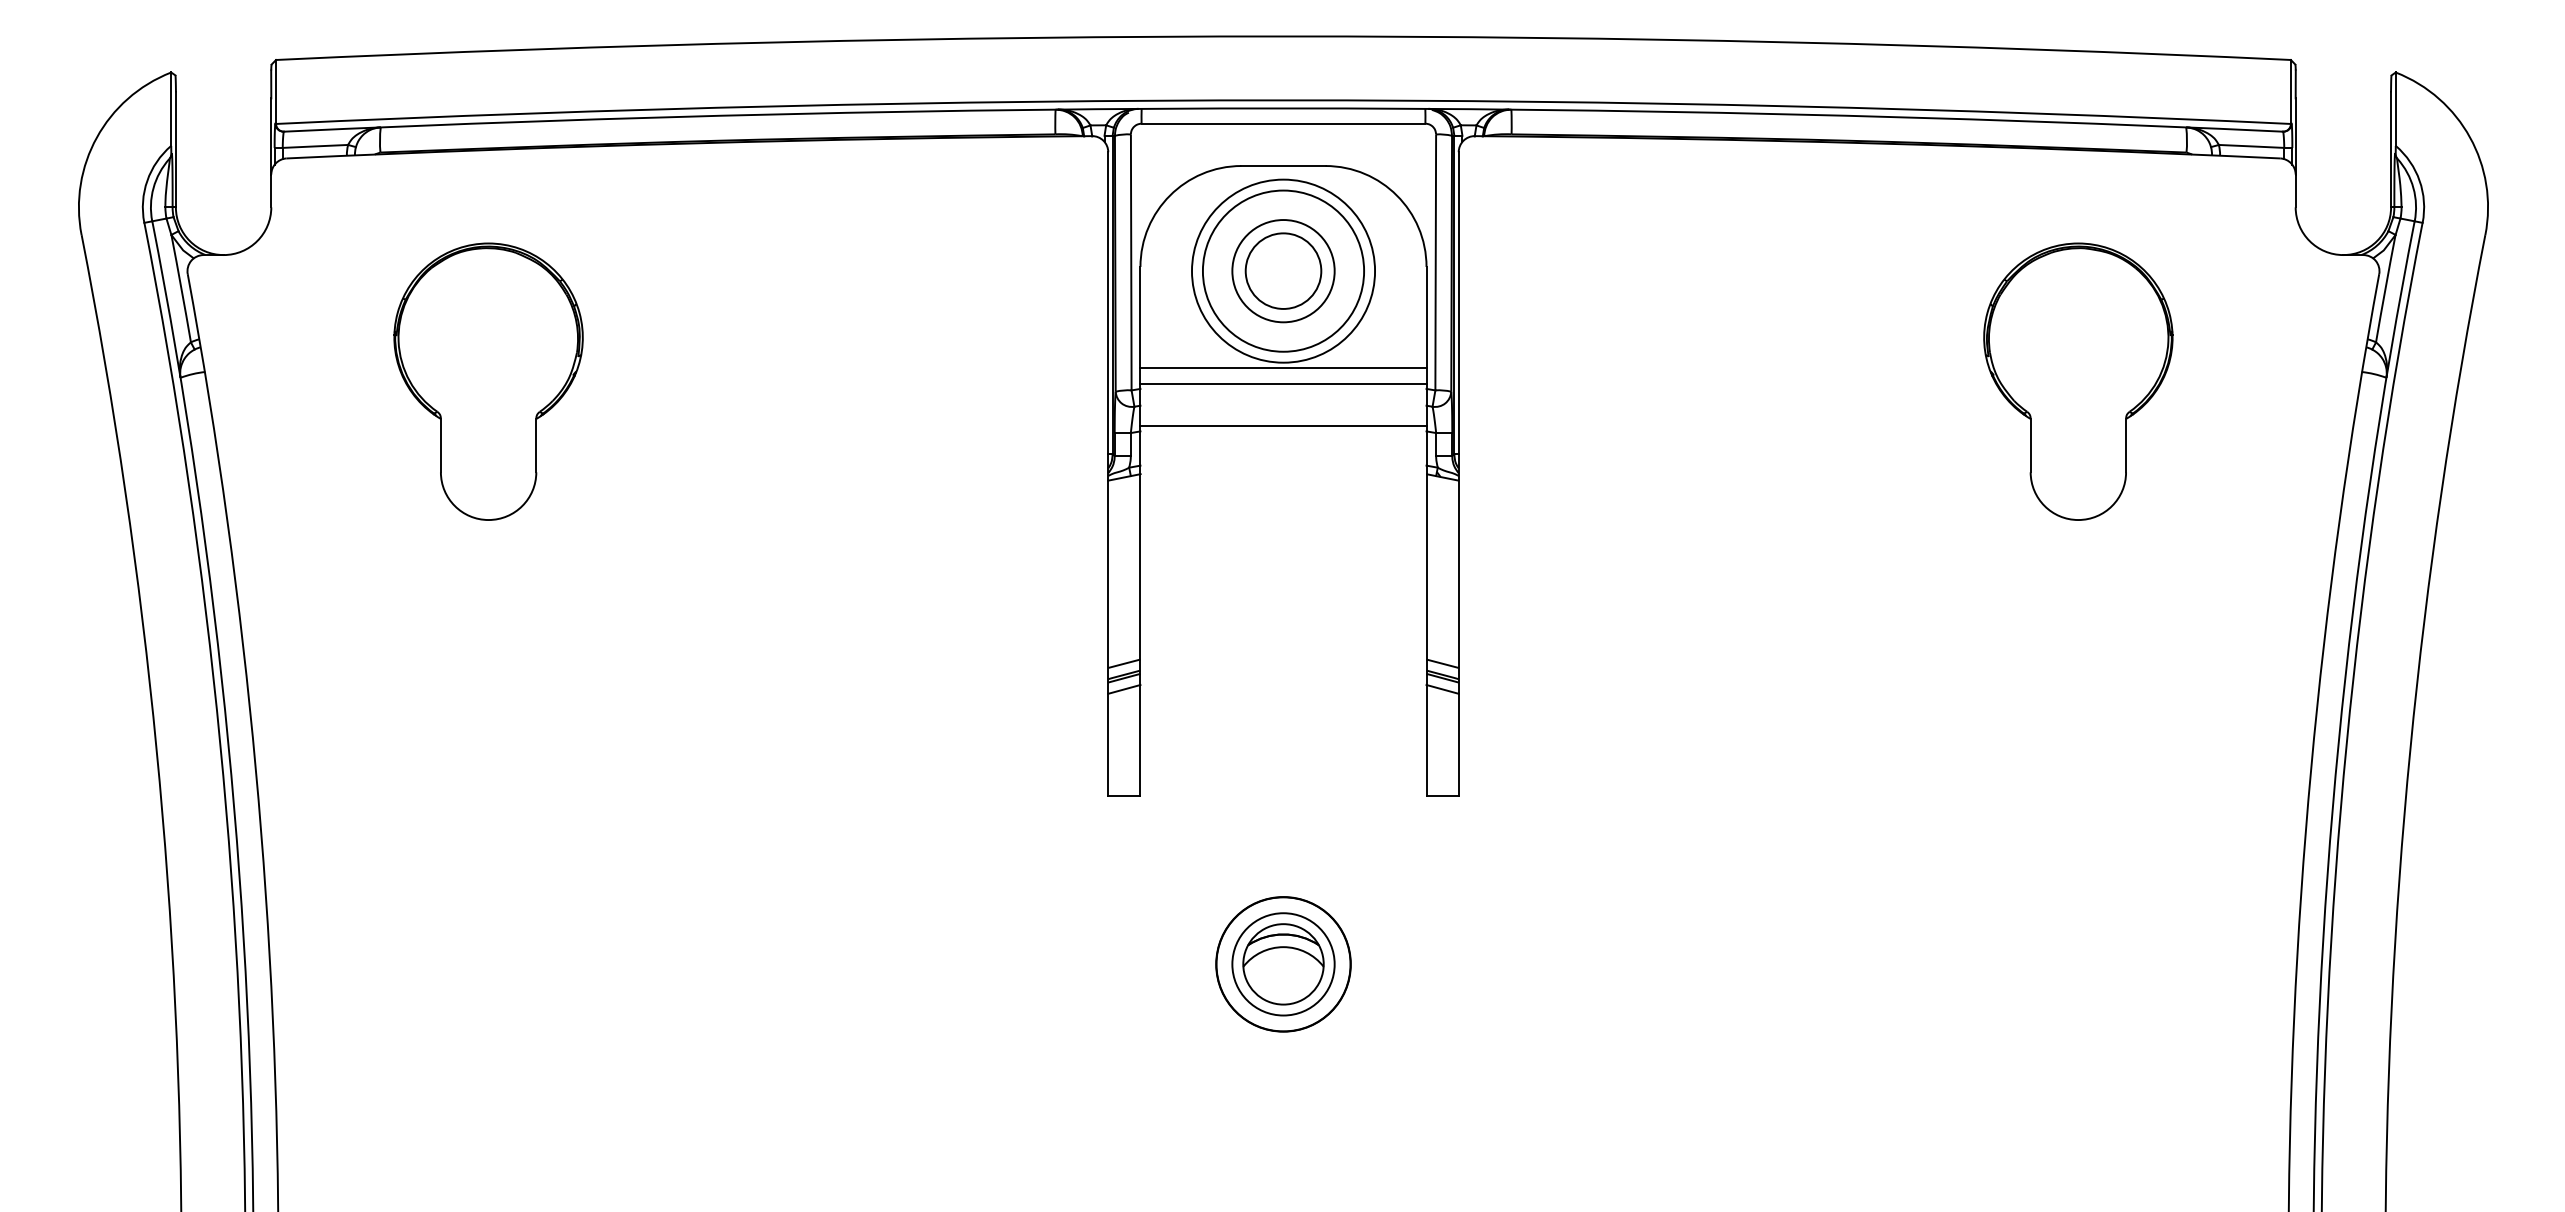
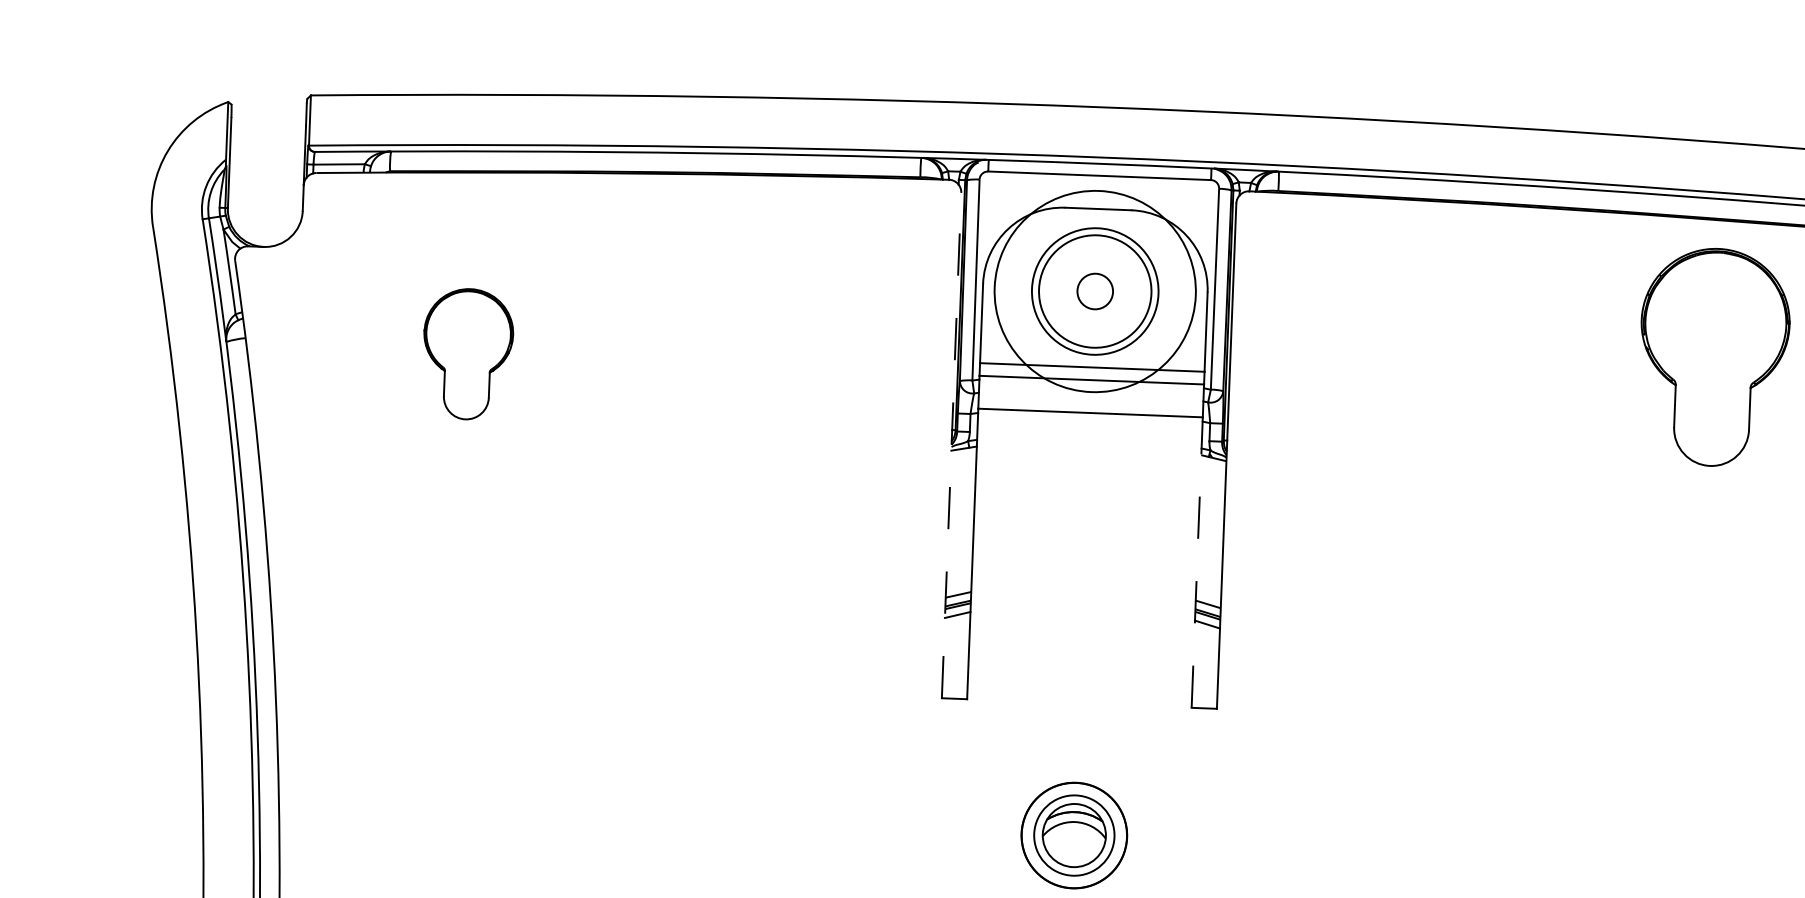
circle: (1283, 270) -> (1095, 291), size x0.6
circle: (1283, 270) -> (1095, 291), size x1.4
circle: (1283, 271) -> (1095, 291), size x1.4
part: (488, 381) -> (467, 354), size x0.6
part: (2078, 381) -> (1714, 357), moved
line: (1108, 474) -> (951, 445), solid -> dashed
line: (1426, 610) -> (1197, 562), solid -> dashed

